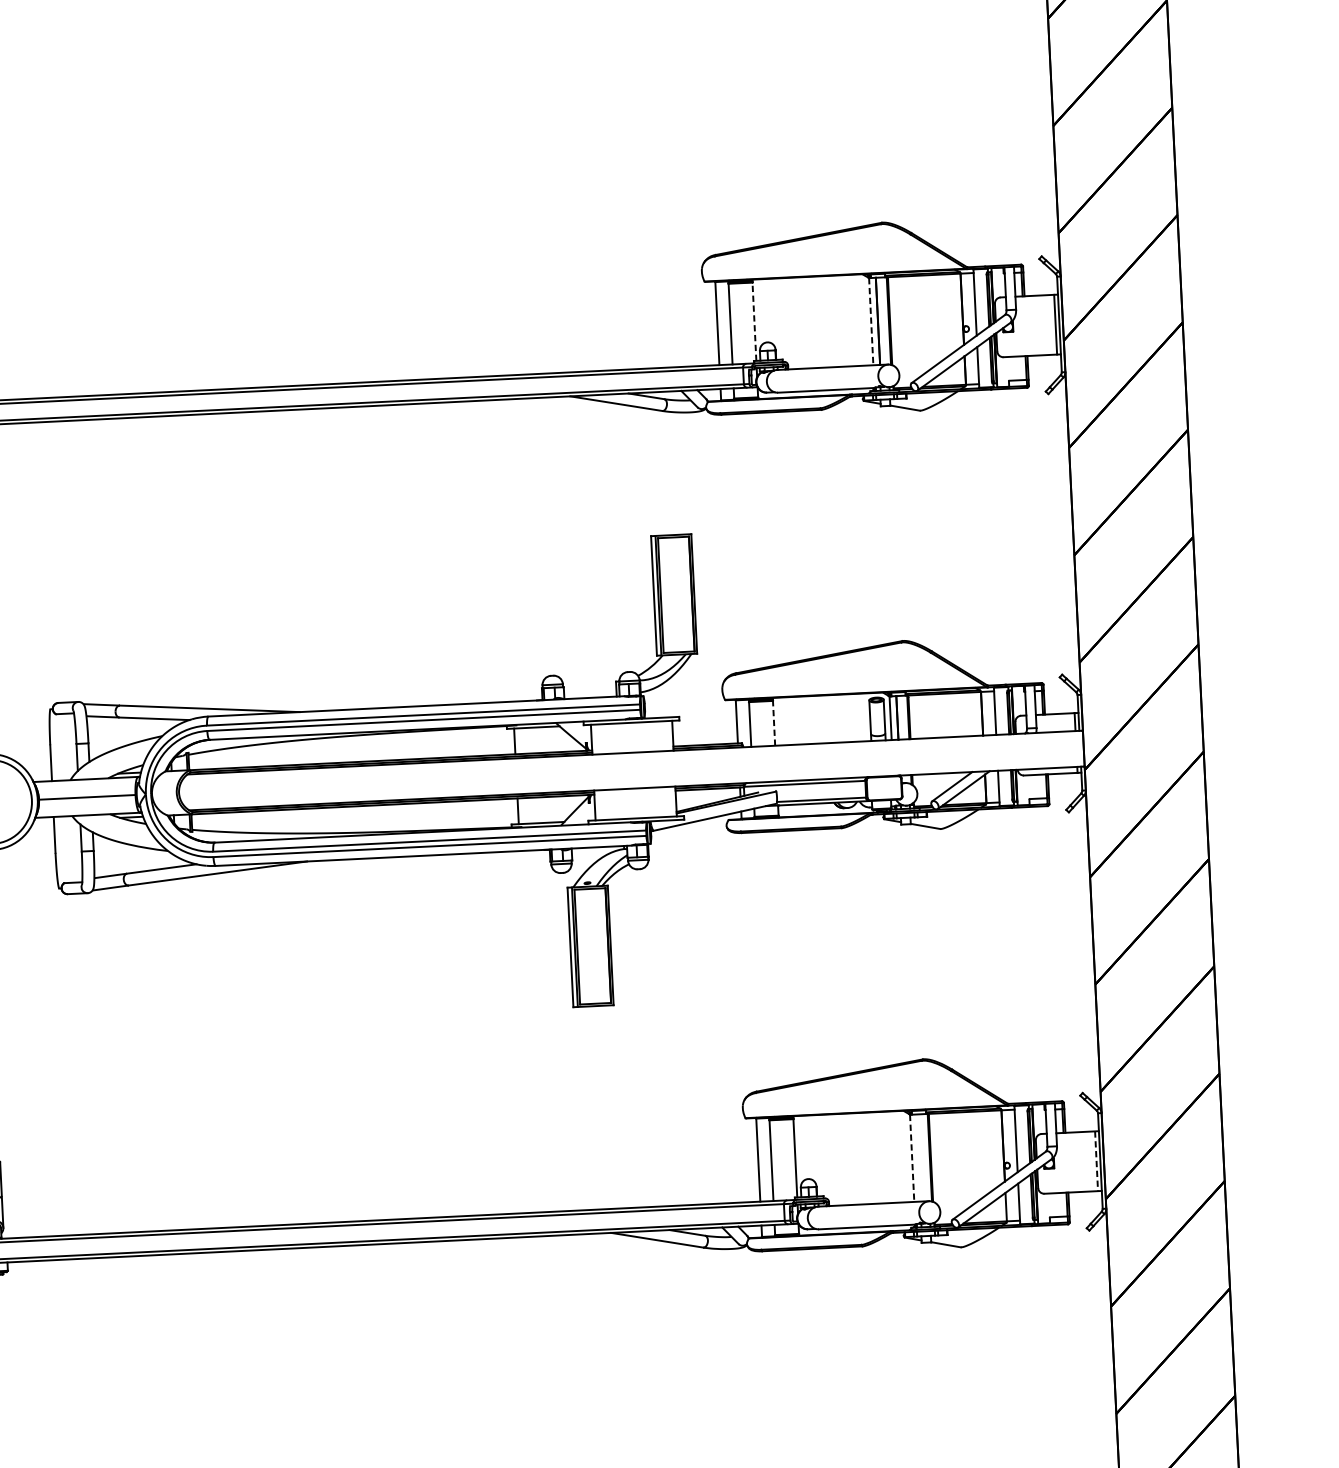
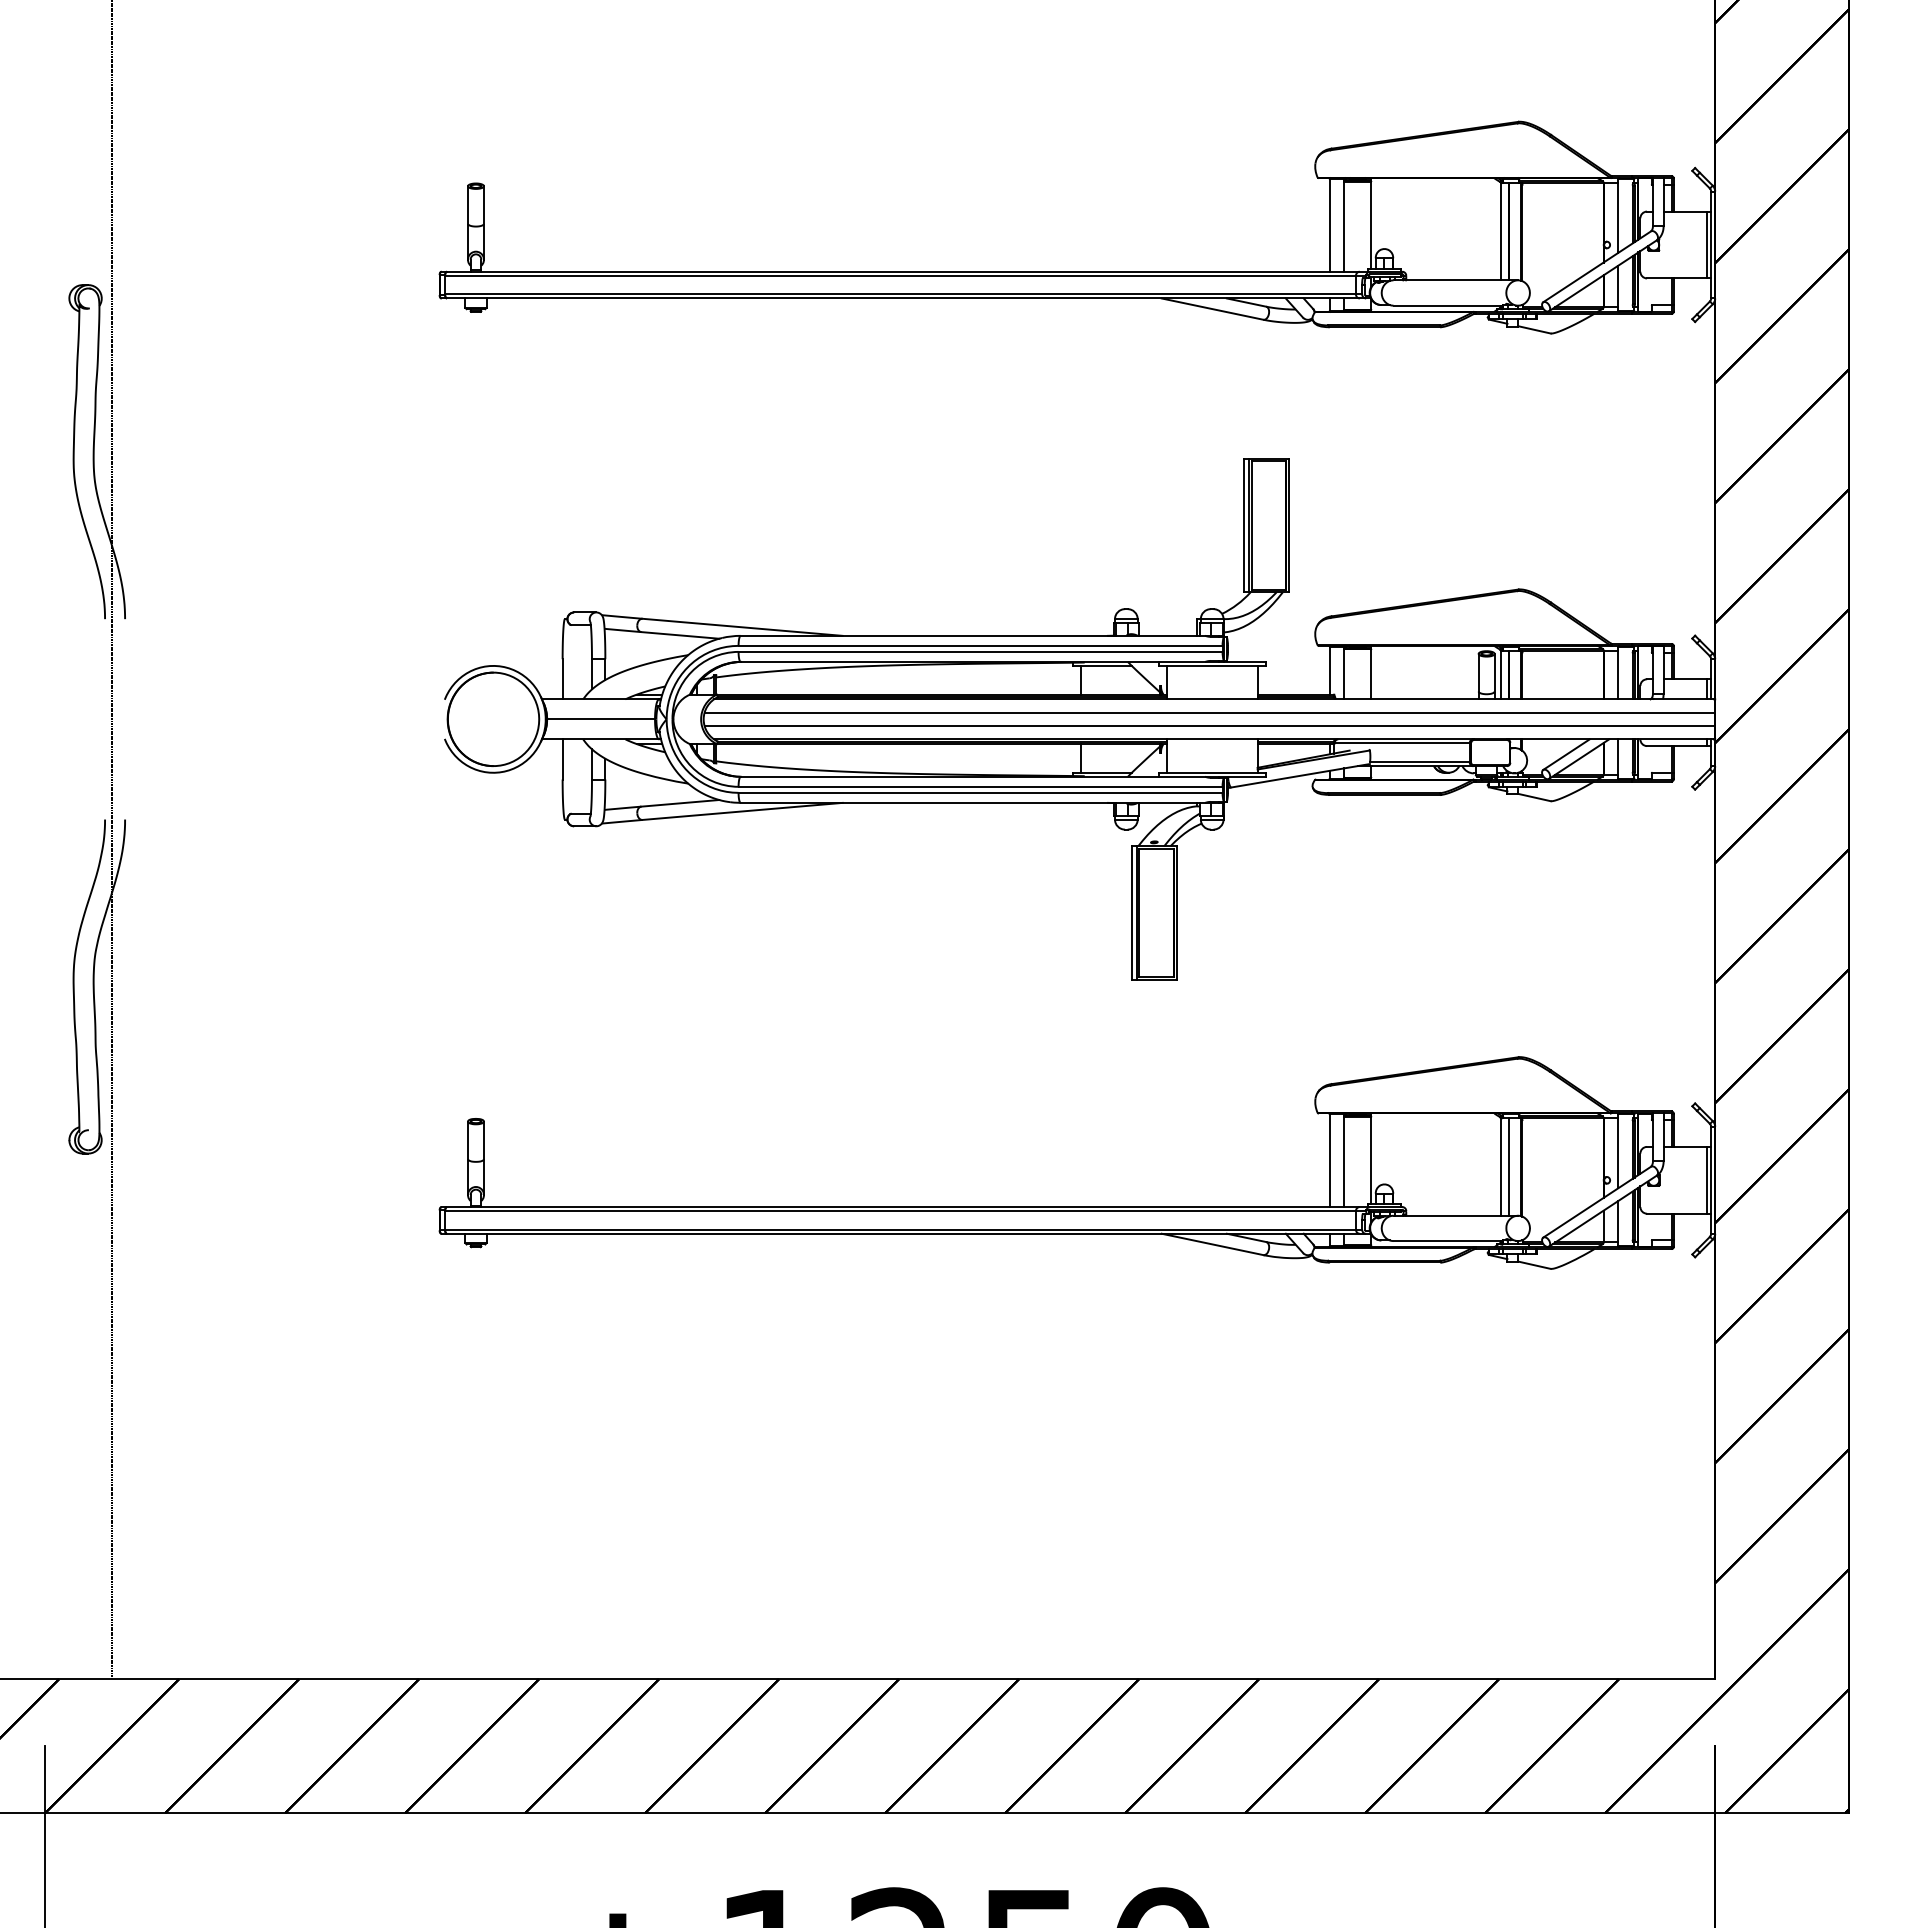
line: (754, 321) -> (1371, 225), dashed -> solid
line: (871, 321) -> (1501, 231), dashed -> solid
line: (774, 722) -> (1371, 673), dashed -> solid
line: (631, 764) -> (1209, 712), added
line: (631, 777) -> (1209, 726), added
line: (919, 1157) -> (1509, 1166), added
line: (912, 1158) -> (1501, 1167), dashed -> solid
line: (1096, 1161) -> (1706, 1180), dashed -> solid

